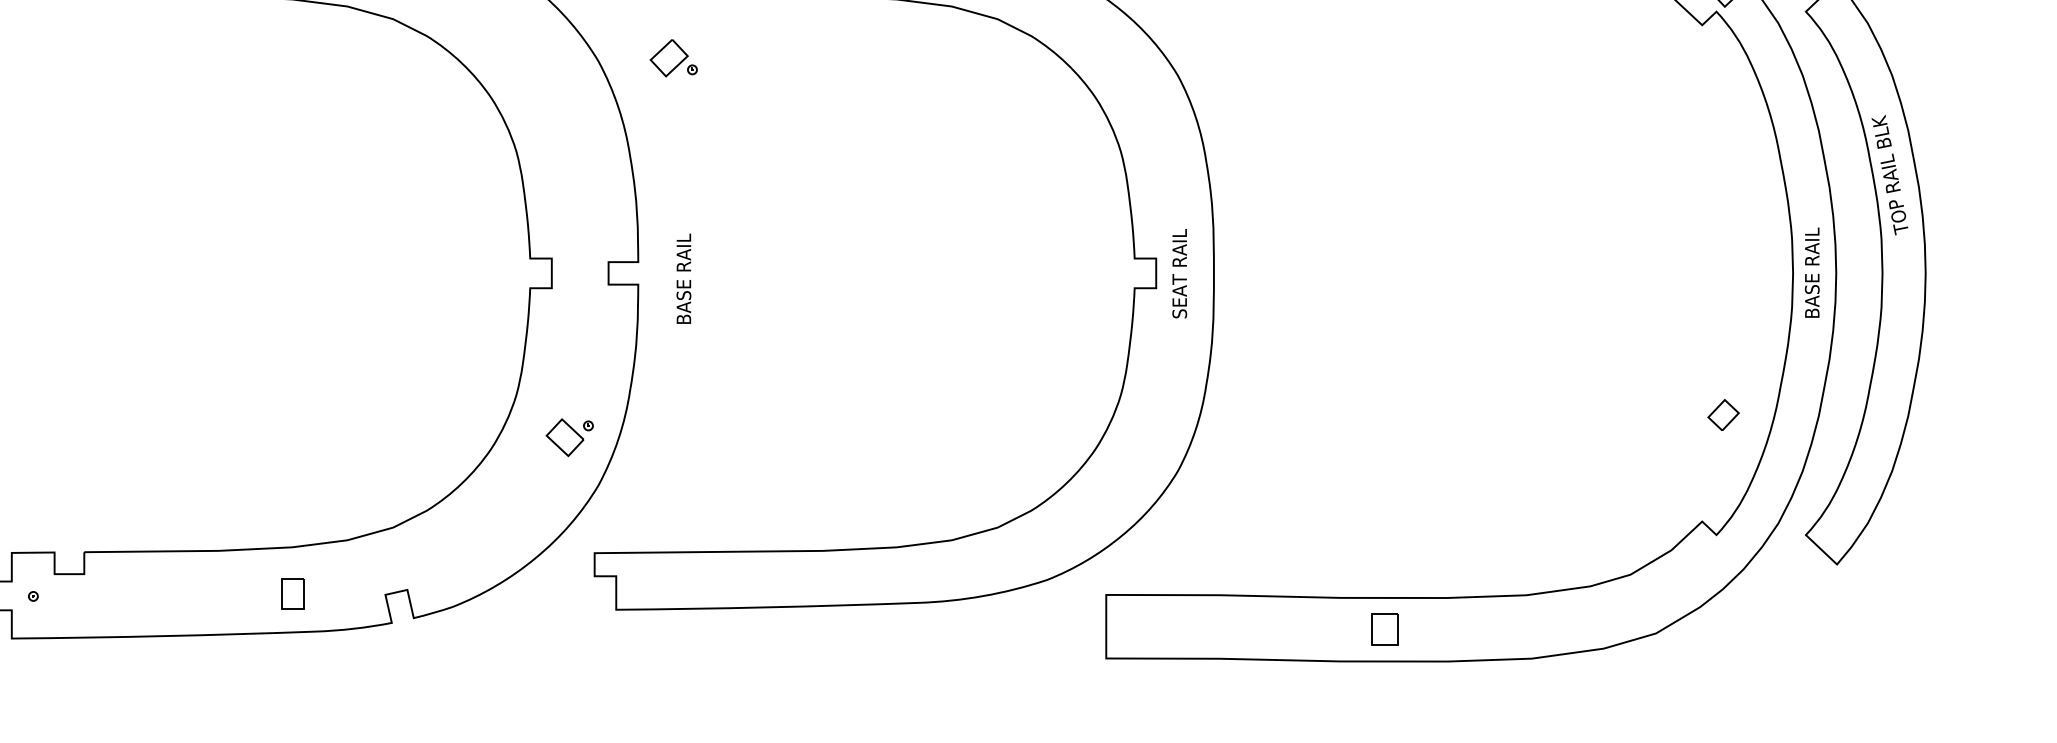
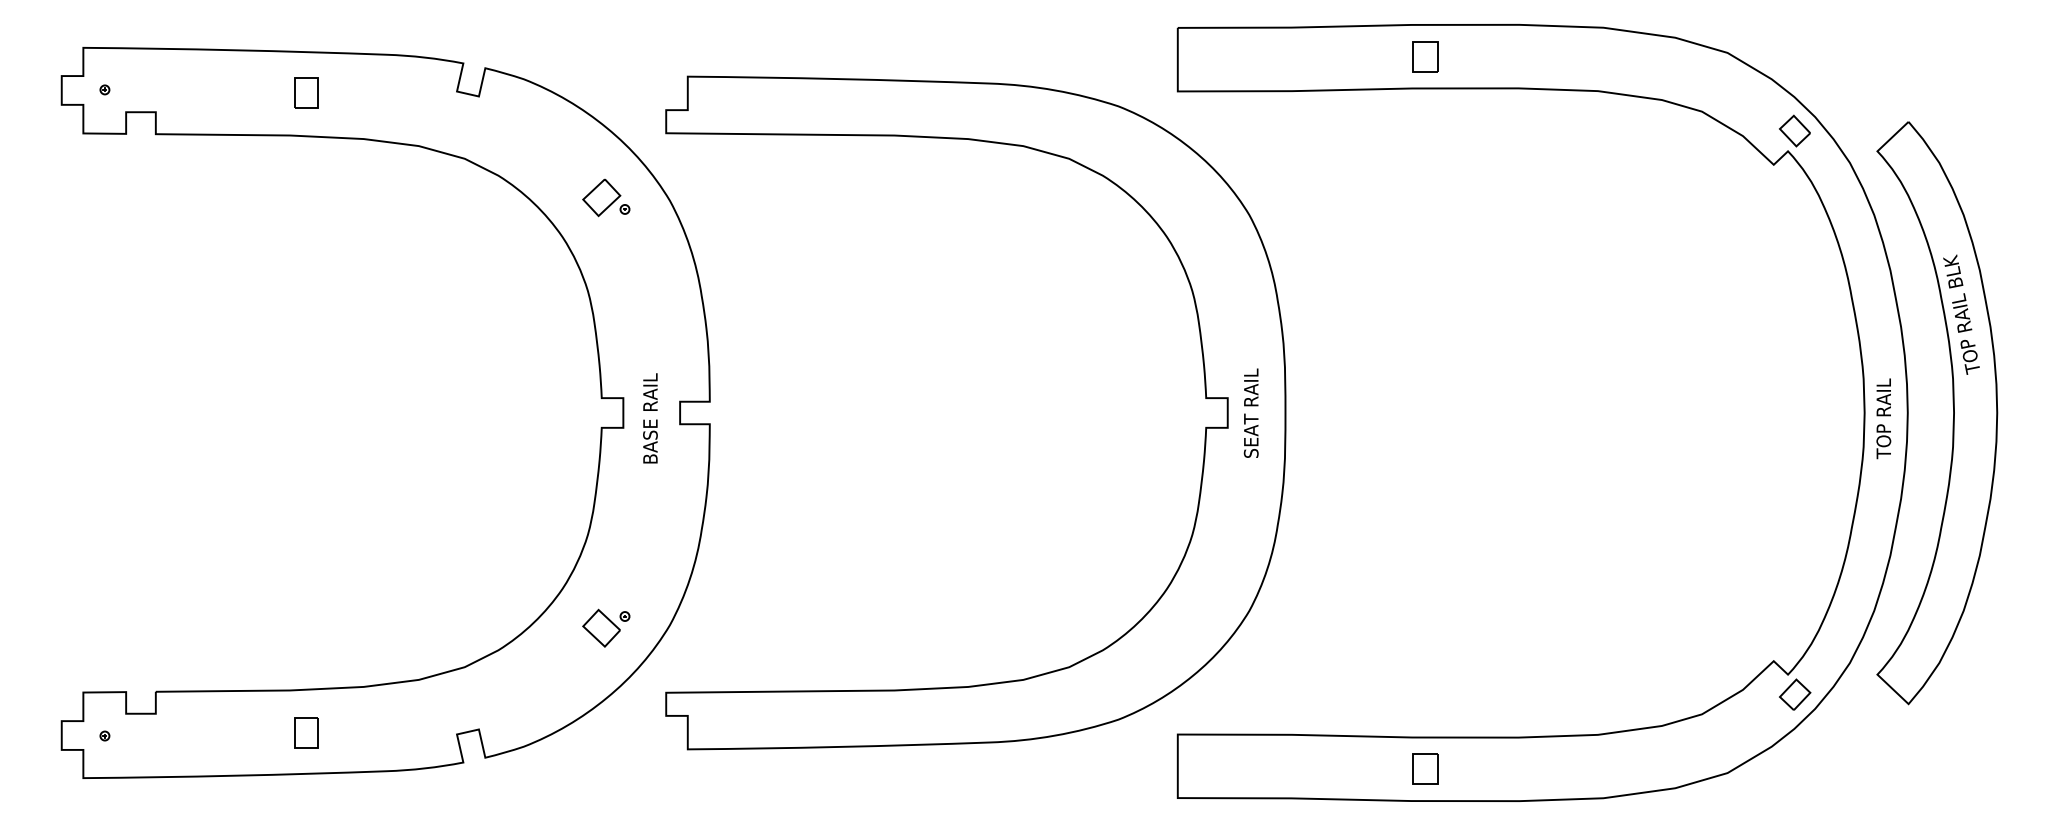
part: (673, 57) -> (606, 197), moved
text: (1811, 273) -> (1883, 413), BASE RAIL -> TOP RAIL
text: (683, 278) -> (650, 418), moved
part: (1723, 414) -> (1795, 694), moved
part: (569, 436) -> (606, 627), moved
part: (292, 593) -> (306, 732), moved
part: (1384, 628) -> (1425, 768), moved

